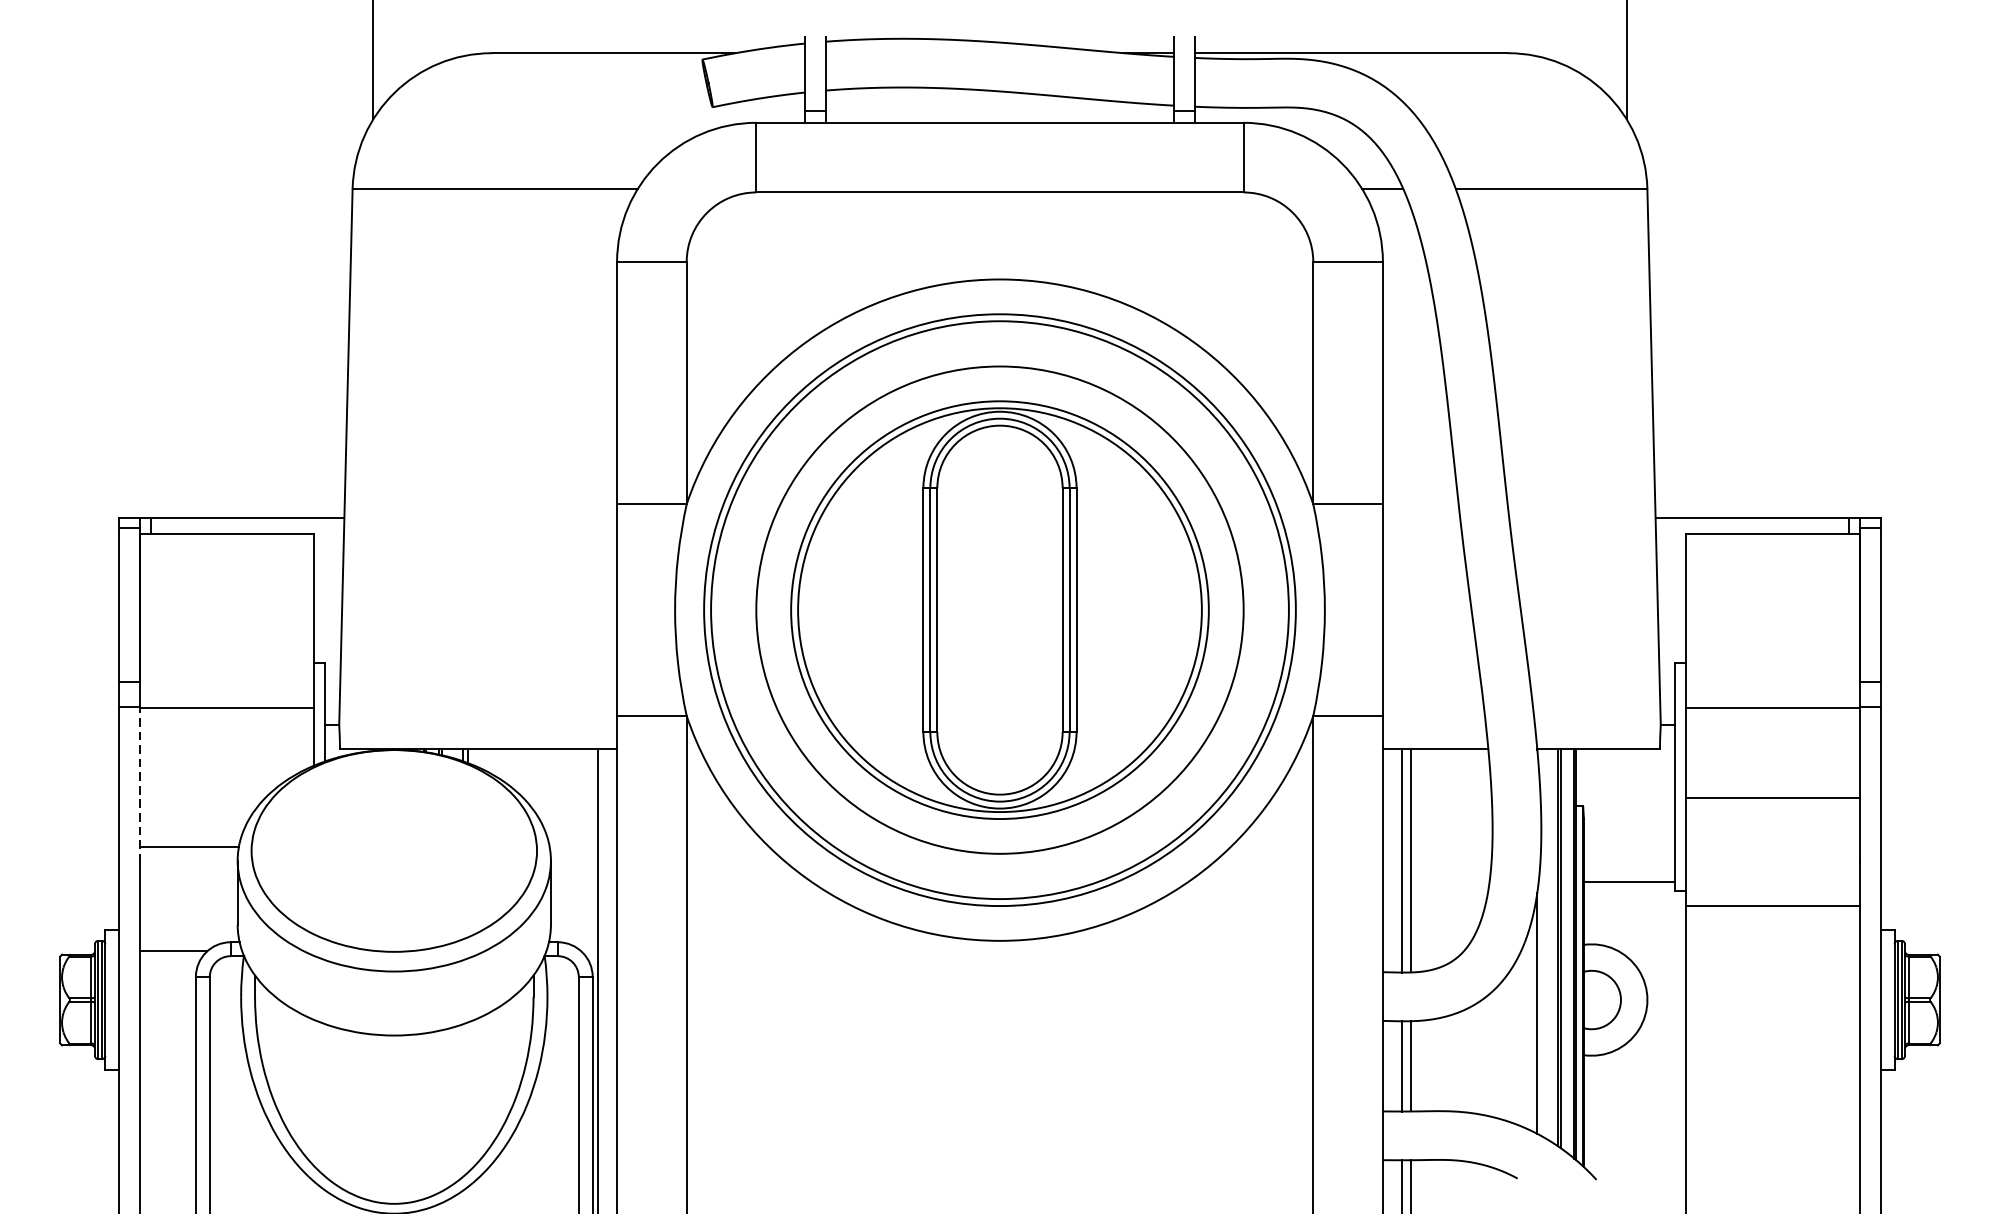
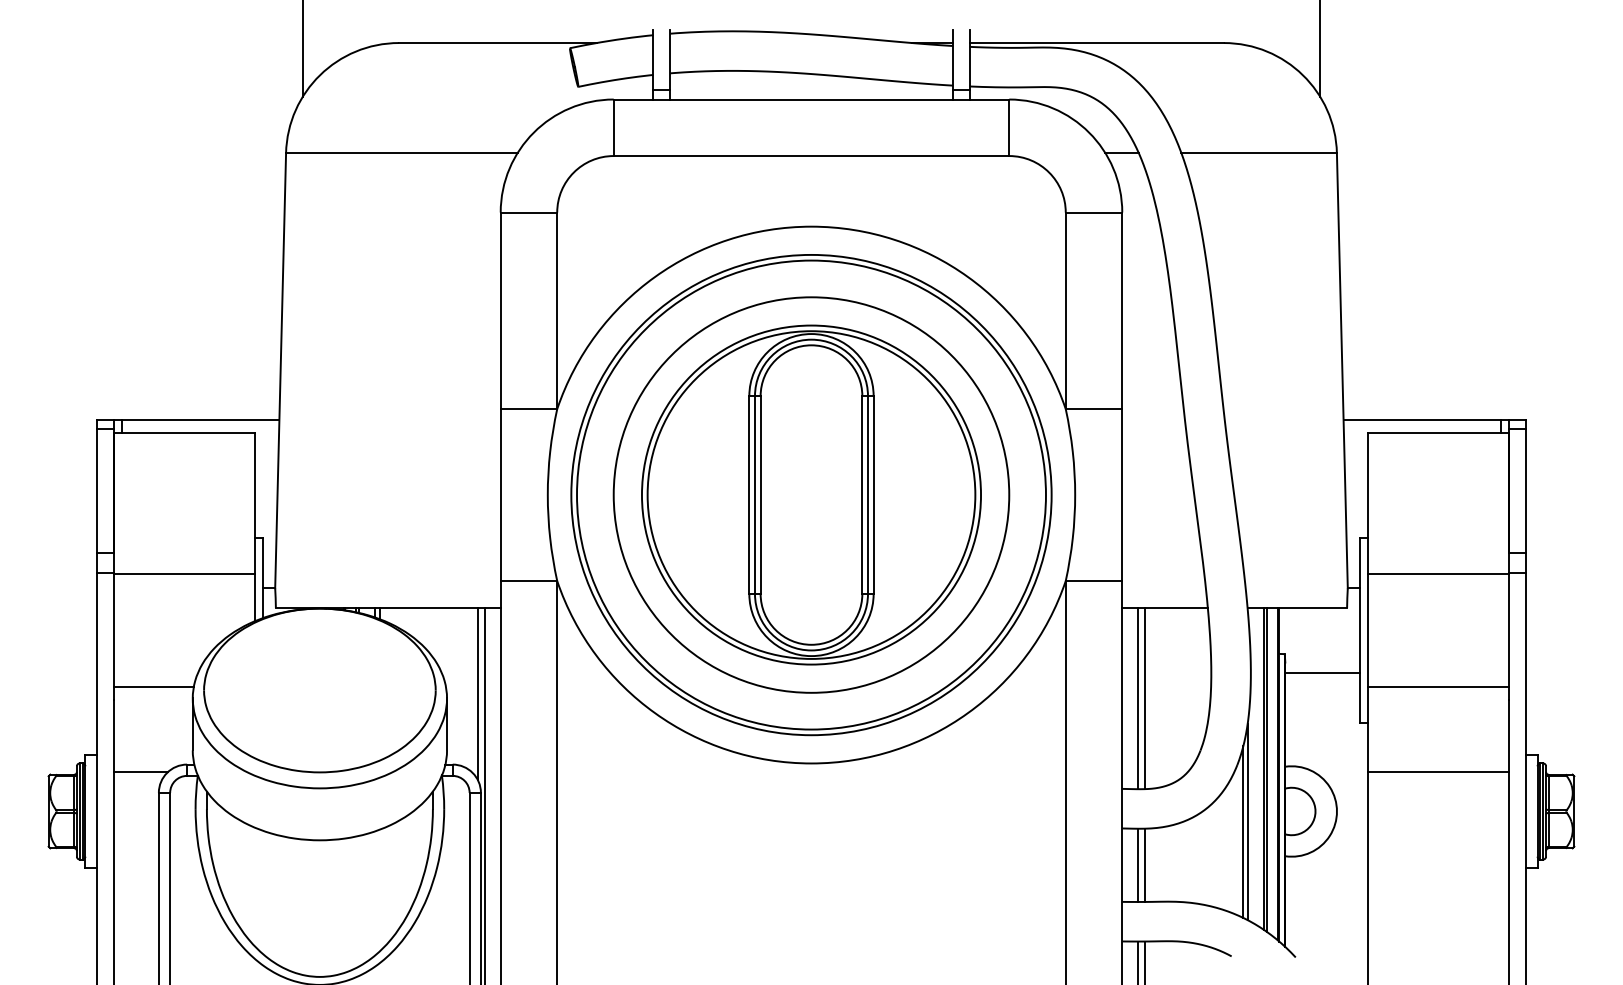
line: (139, 784) -> (113, 636), dashed -> solid
line: (1772, 797) -> (1438, 687), moved
line: (588, 855) -> (477, 694), added
line: (1629, 882) -> (1322, 673), moved
line: (1772, 905) -> (1438, 771), moved
line: (1532, 1024) -> (1243, 831), added

